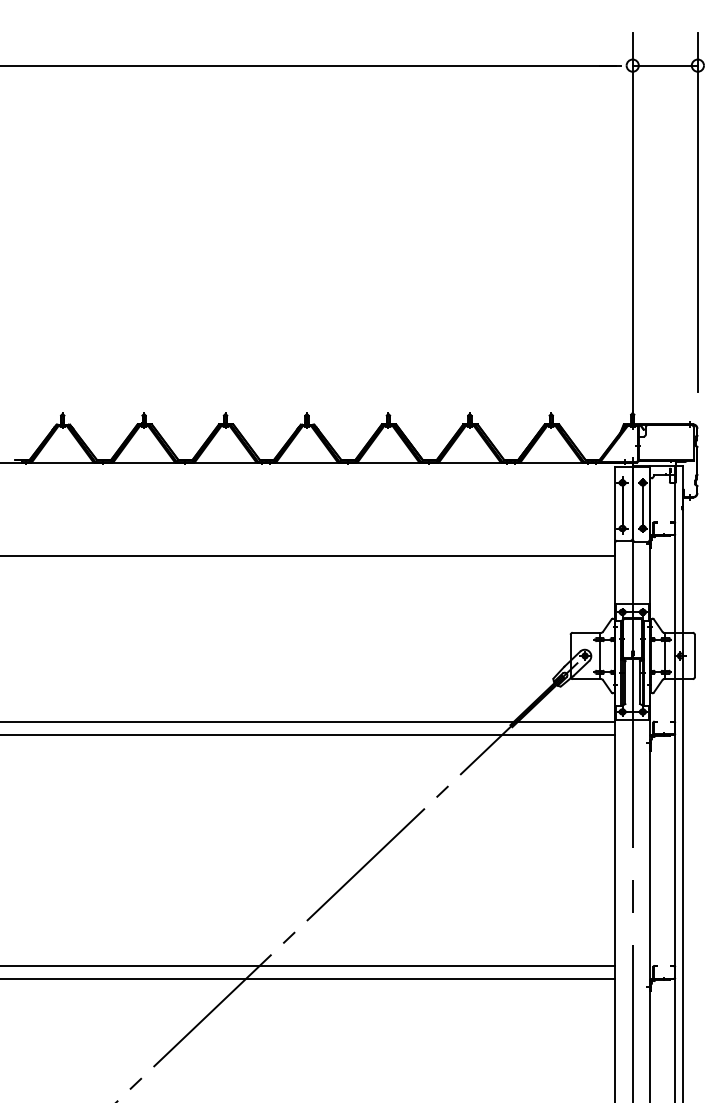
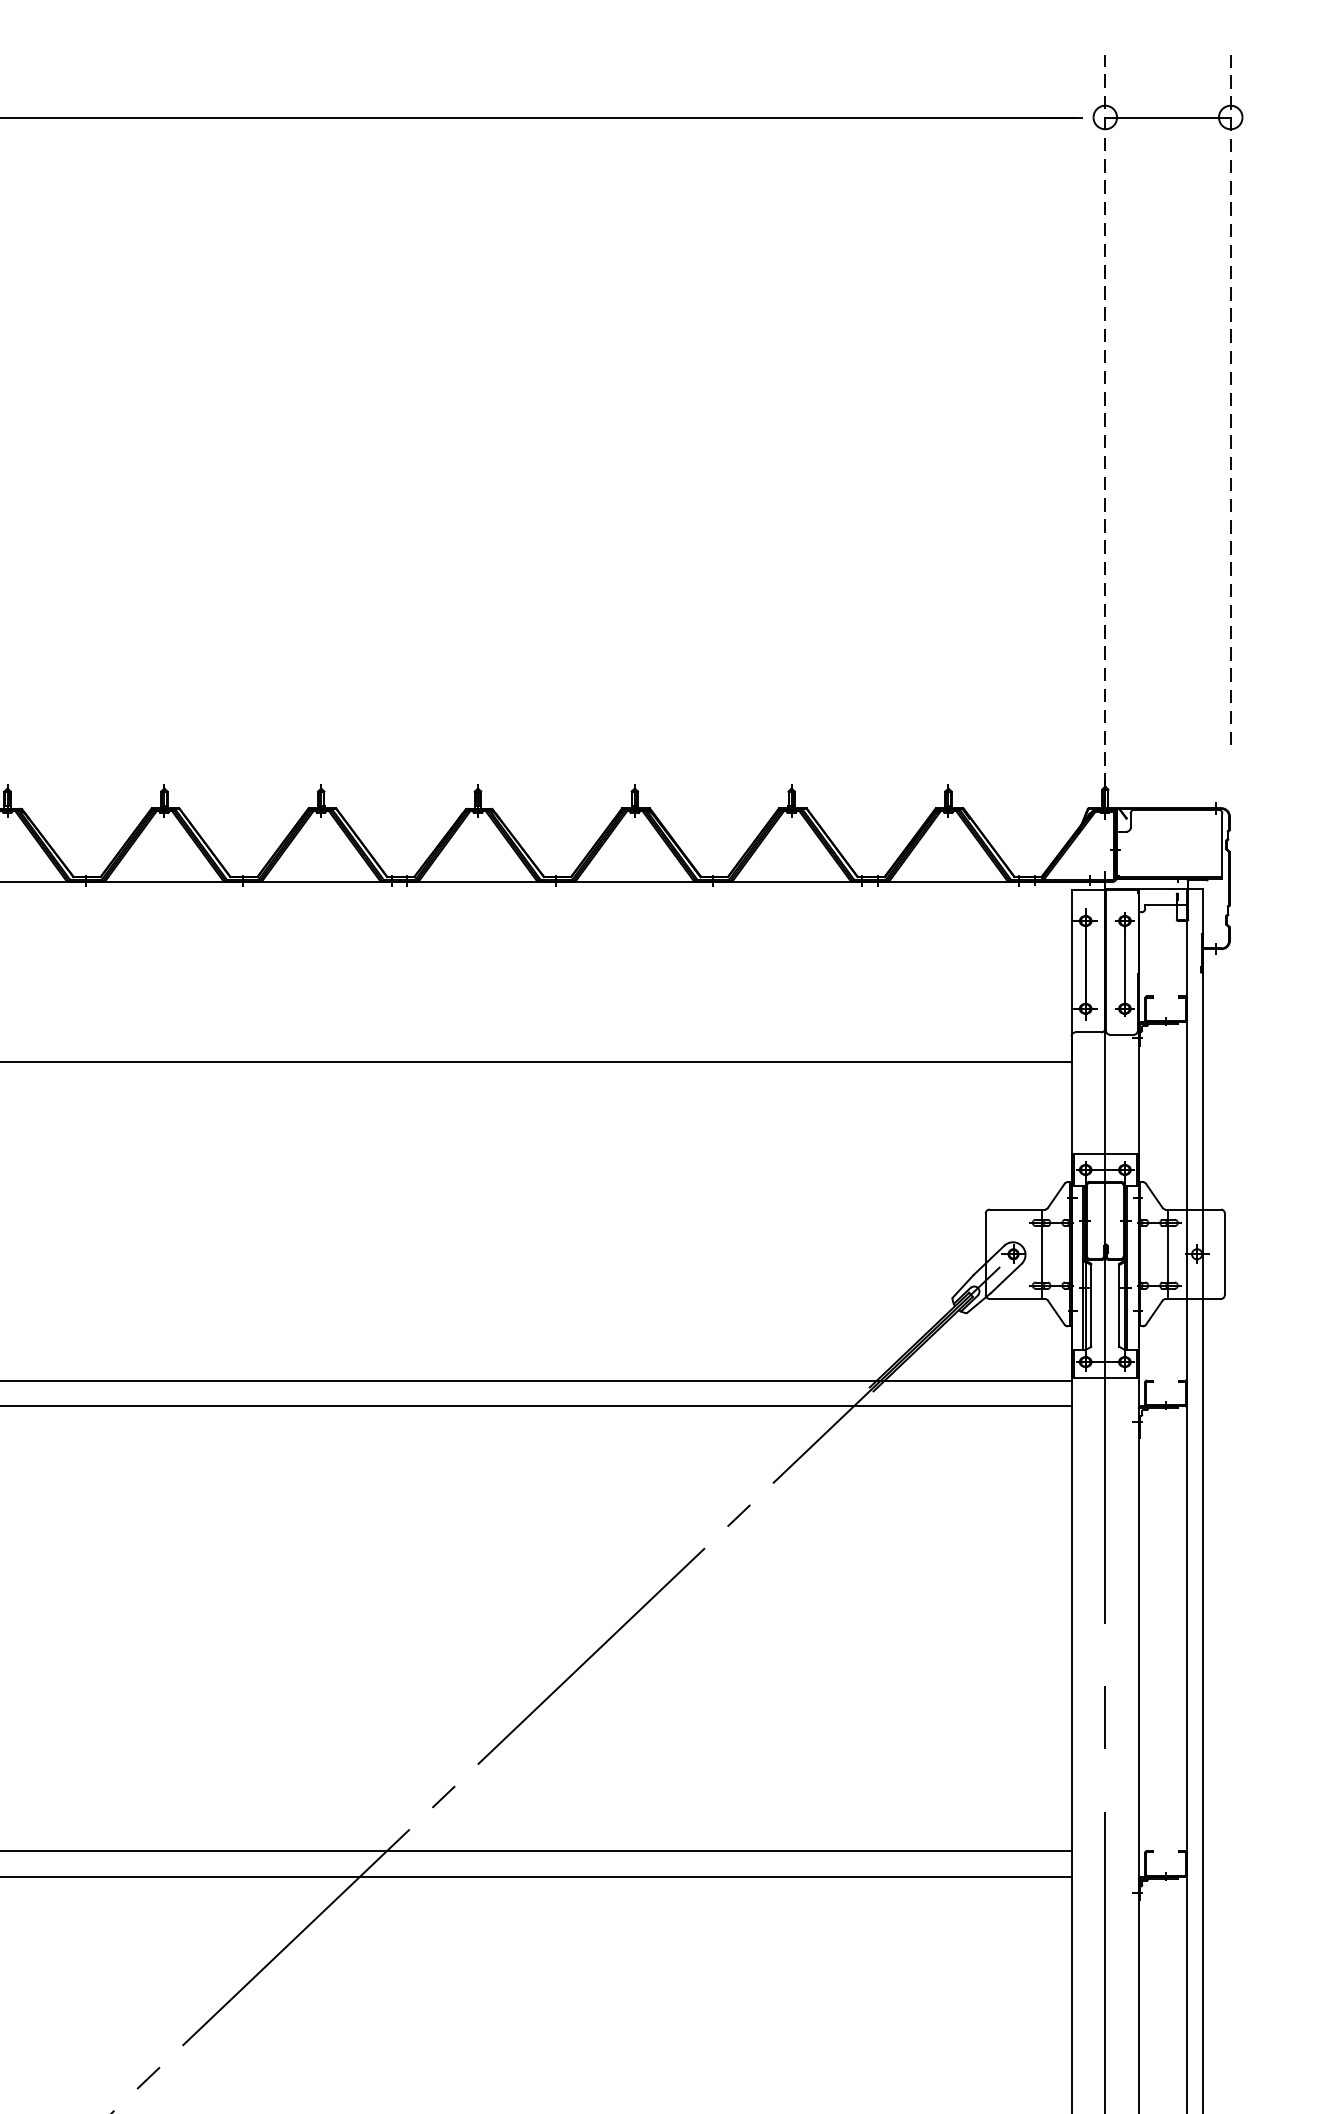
line: (697, 211) -> (1230, 398), solid -> dashed
line: (632, 228) -> (1104, 431), solid -> dashed

